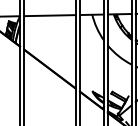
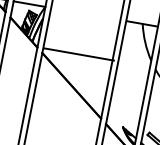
line: (49, 15) -> (78, 54), moved

